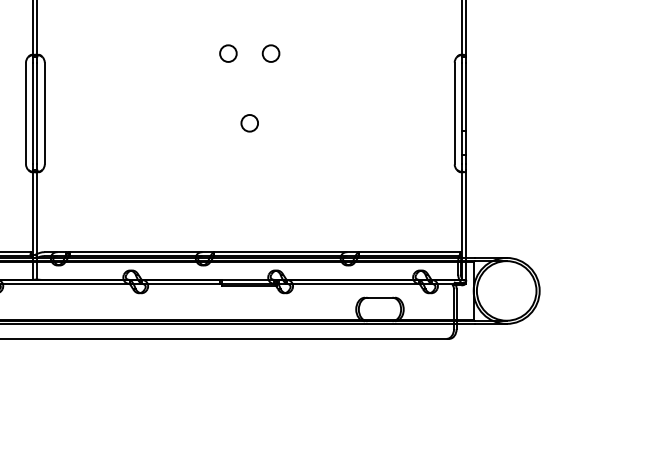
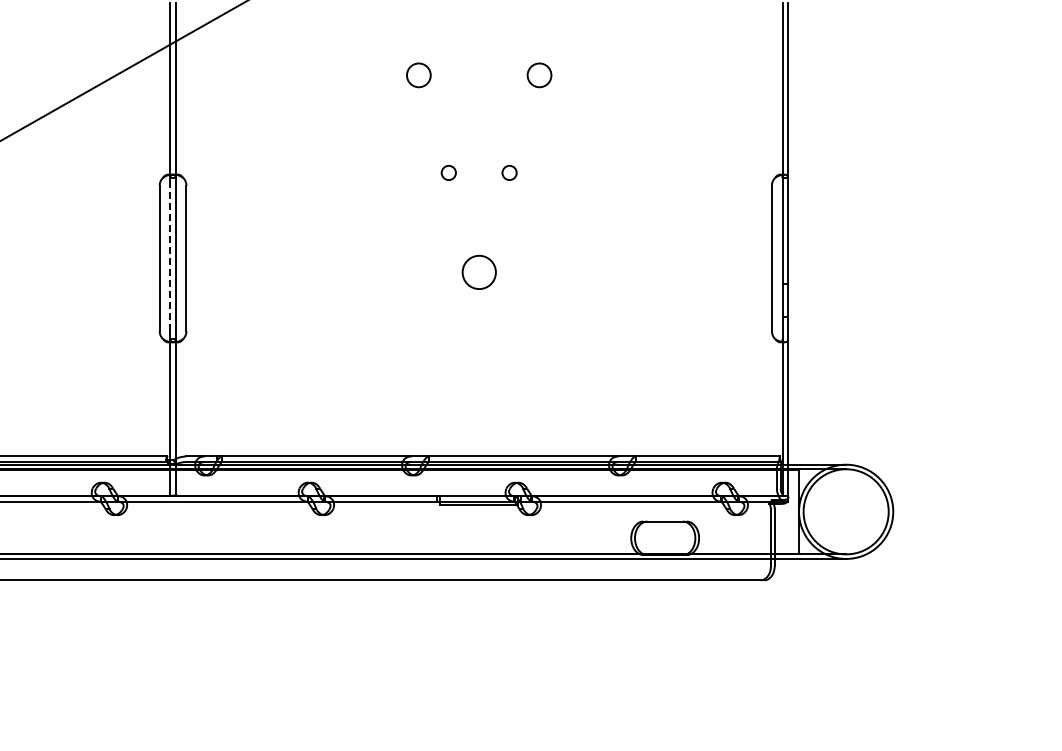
circle: (228, 53) -> (448, 172), size x0.6
circle: (270, 53) -> (509, 172), size x0.6
line: (33, 113) -> (170, 258), solid -> dashed
circle: (249, 123) -> (478, 272), size x1.4

